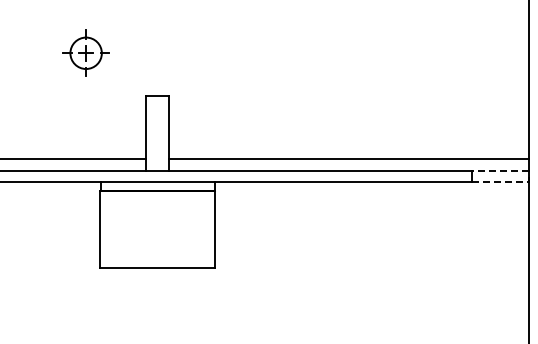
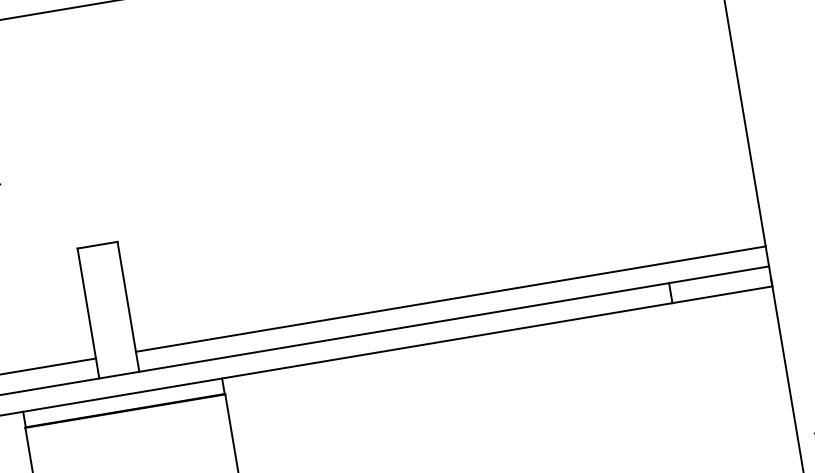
line: (500, 170) -> (718, 274), dashed -> solid
line: (500, 181) -> (721, 294), dashed -> solid

